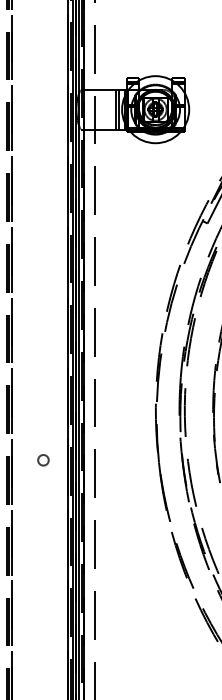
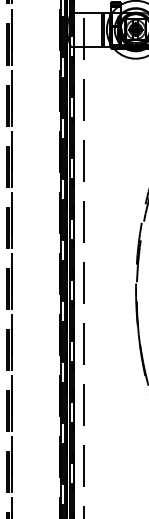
circle: (43, 460) -> (39, 332), removed

